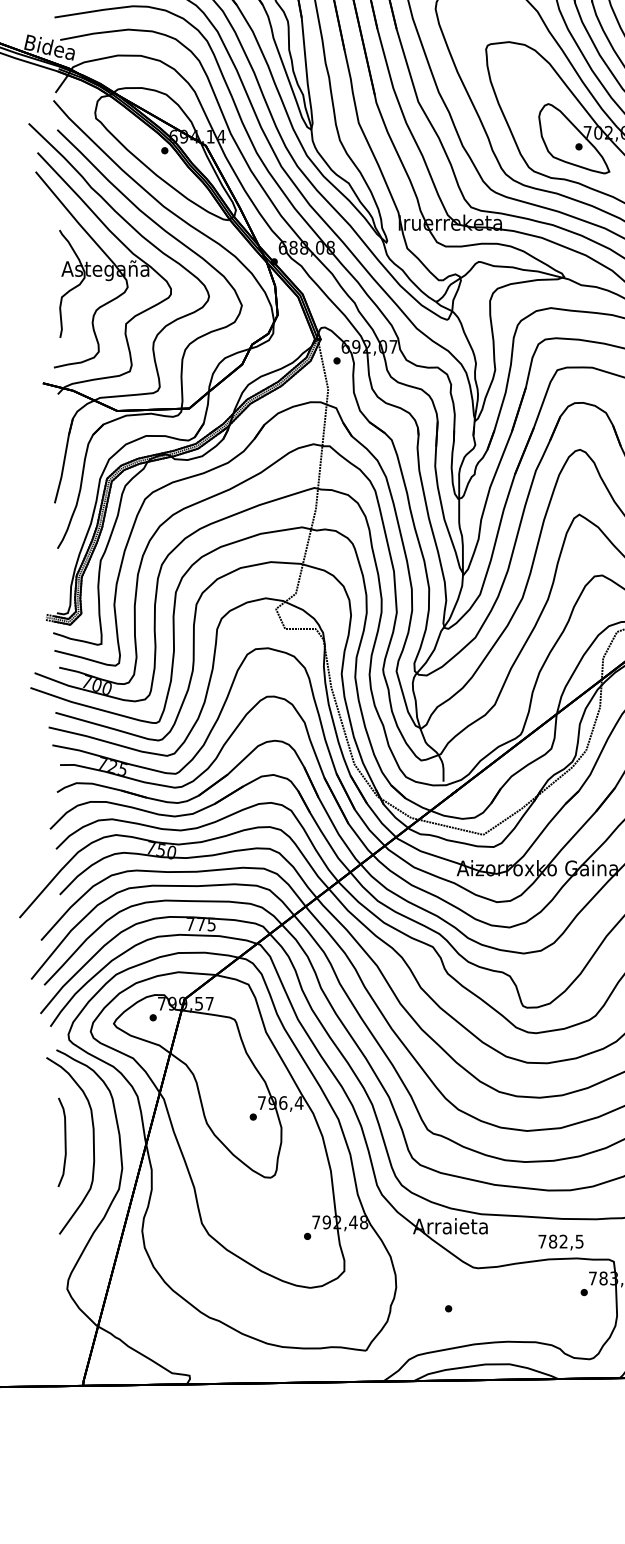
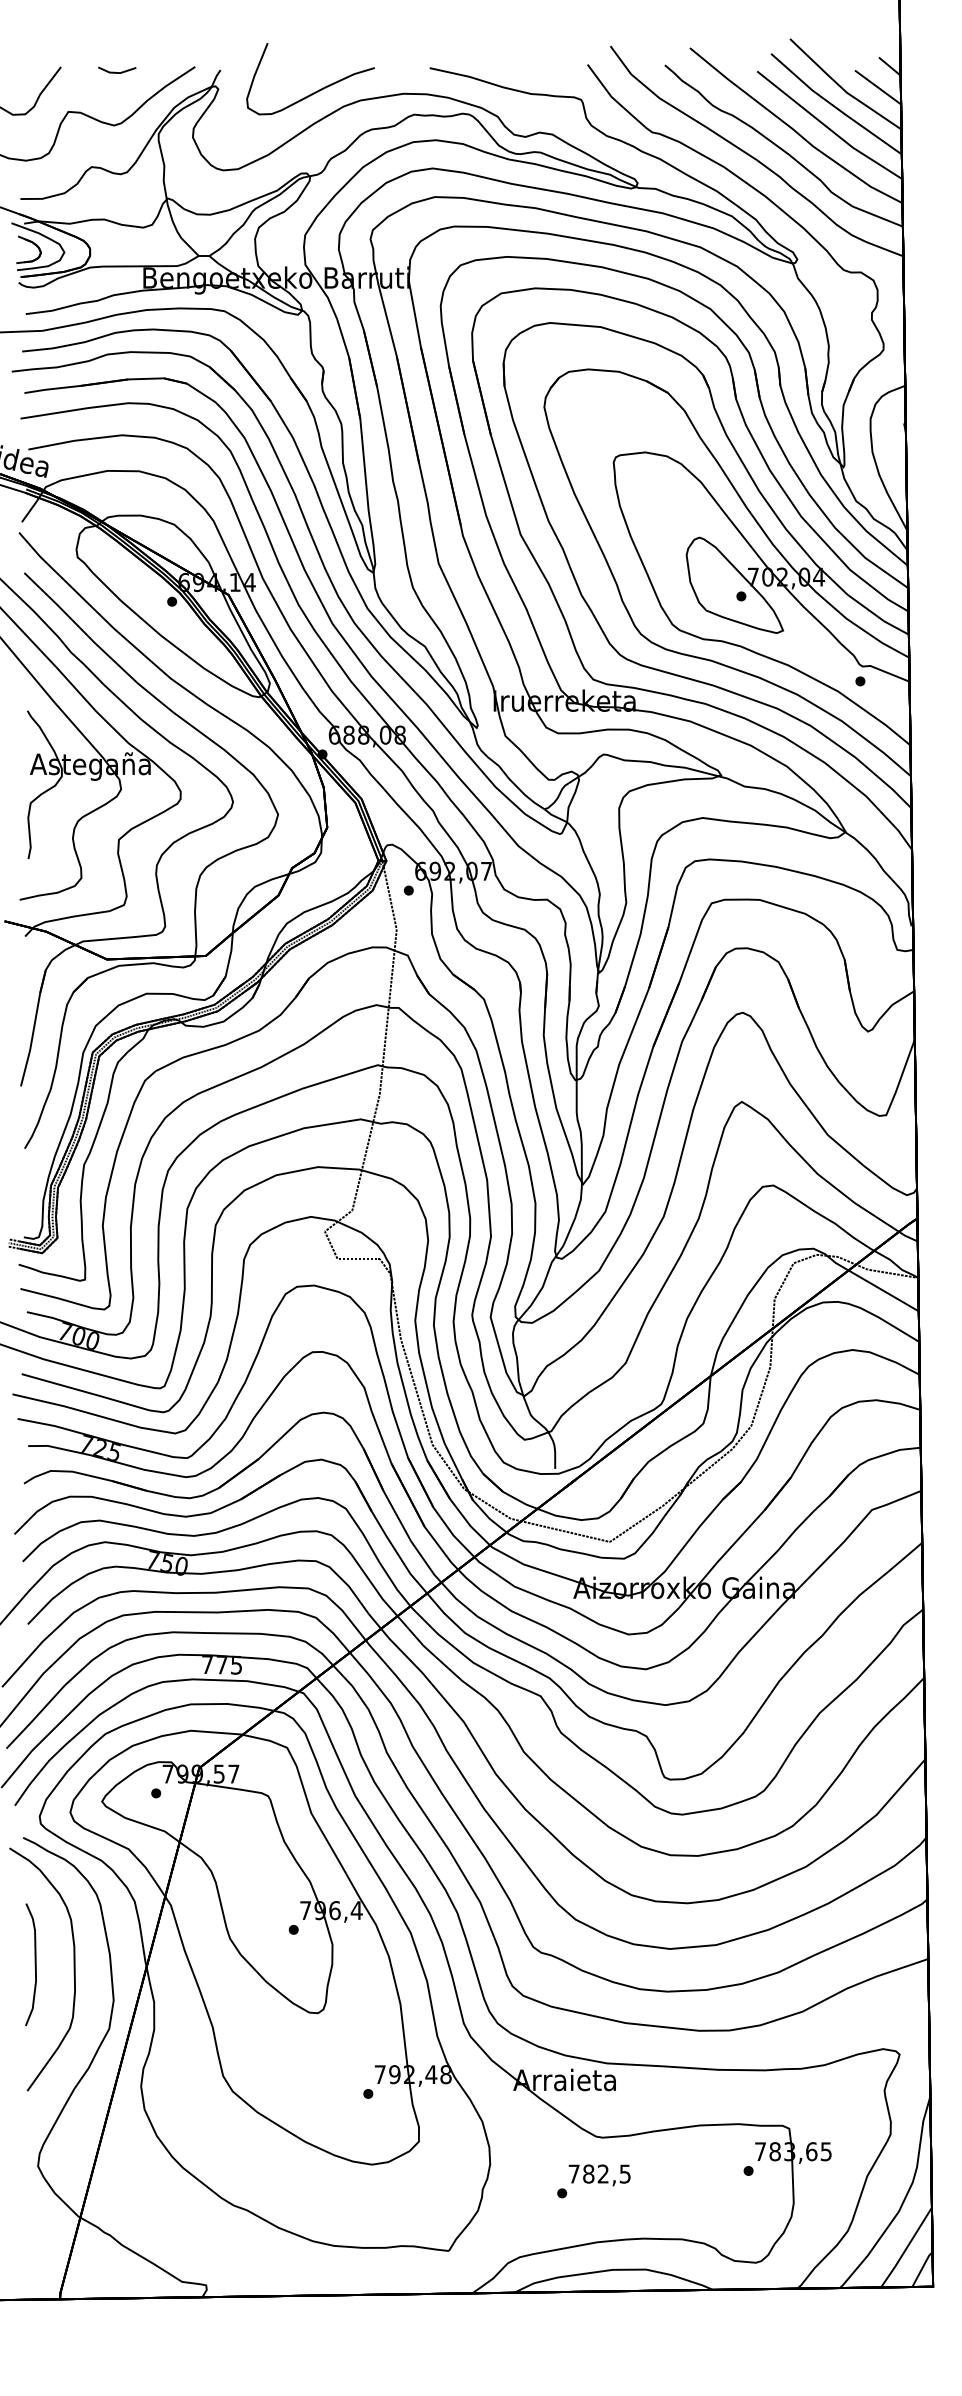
text: (560, 1242) -> (599, 2175), moved

